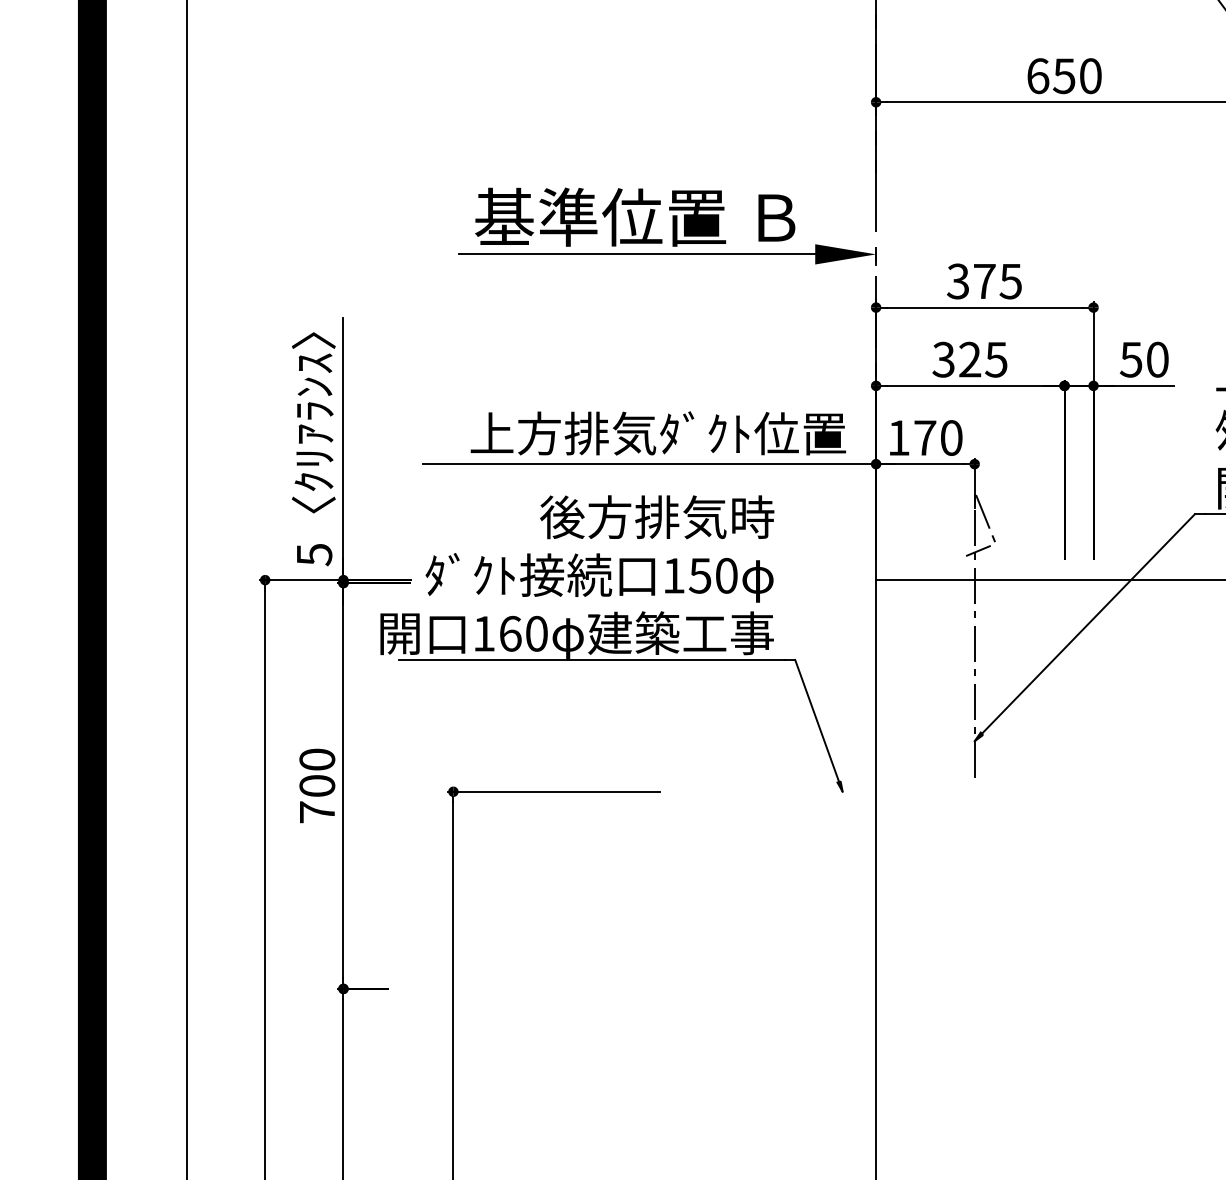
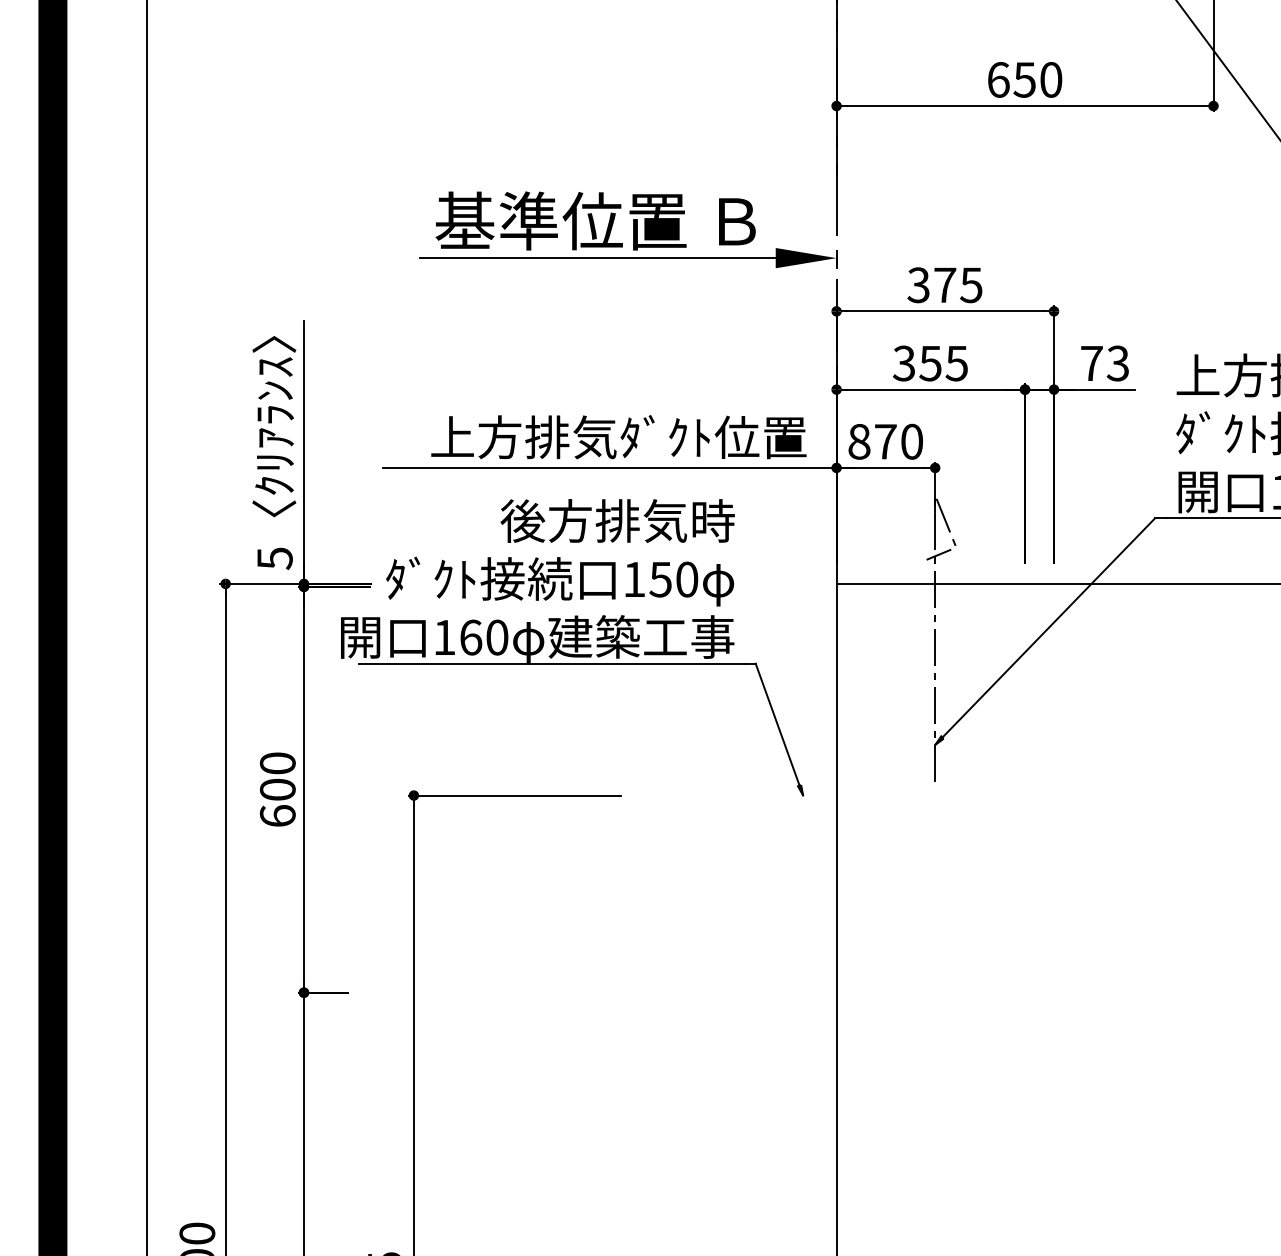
text: (970, 359) -> (930, 363), 325 -> 355
text: (1144, 359) -> (1104, 363), 50 -> 73
text: (899, 437) -> (859, 441), 170 -> 870
text: (317, 811) -> (277, 815), 700 -> 600

